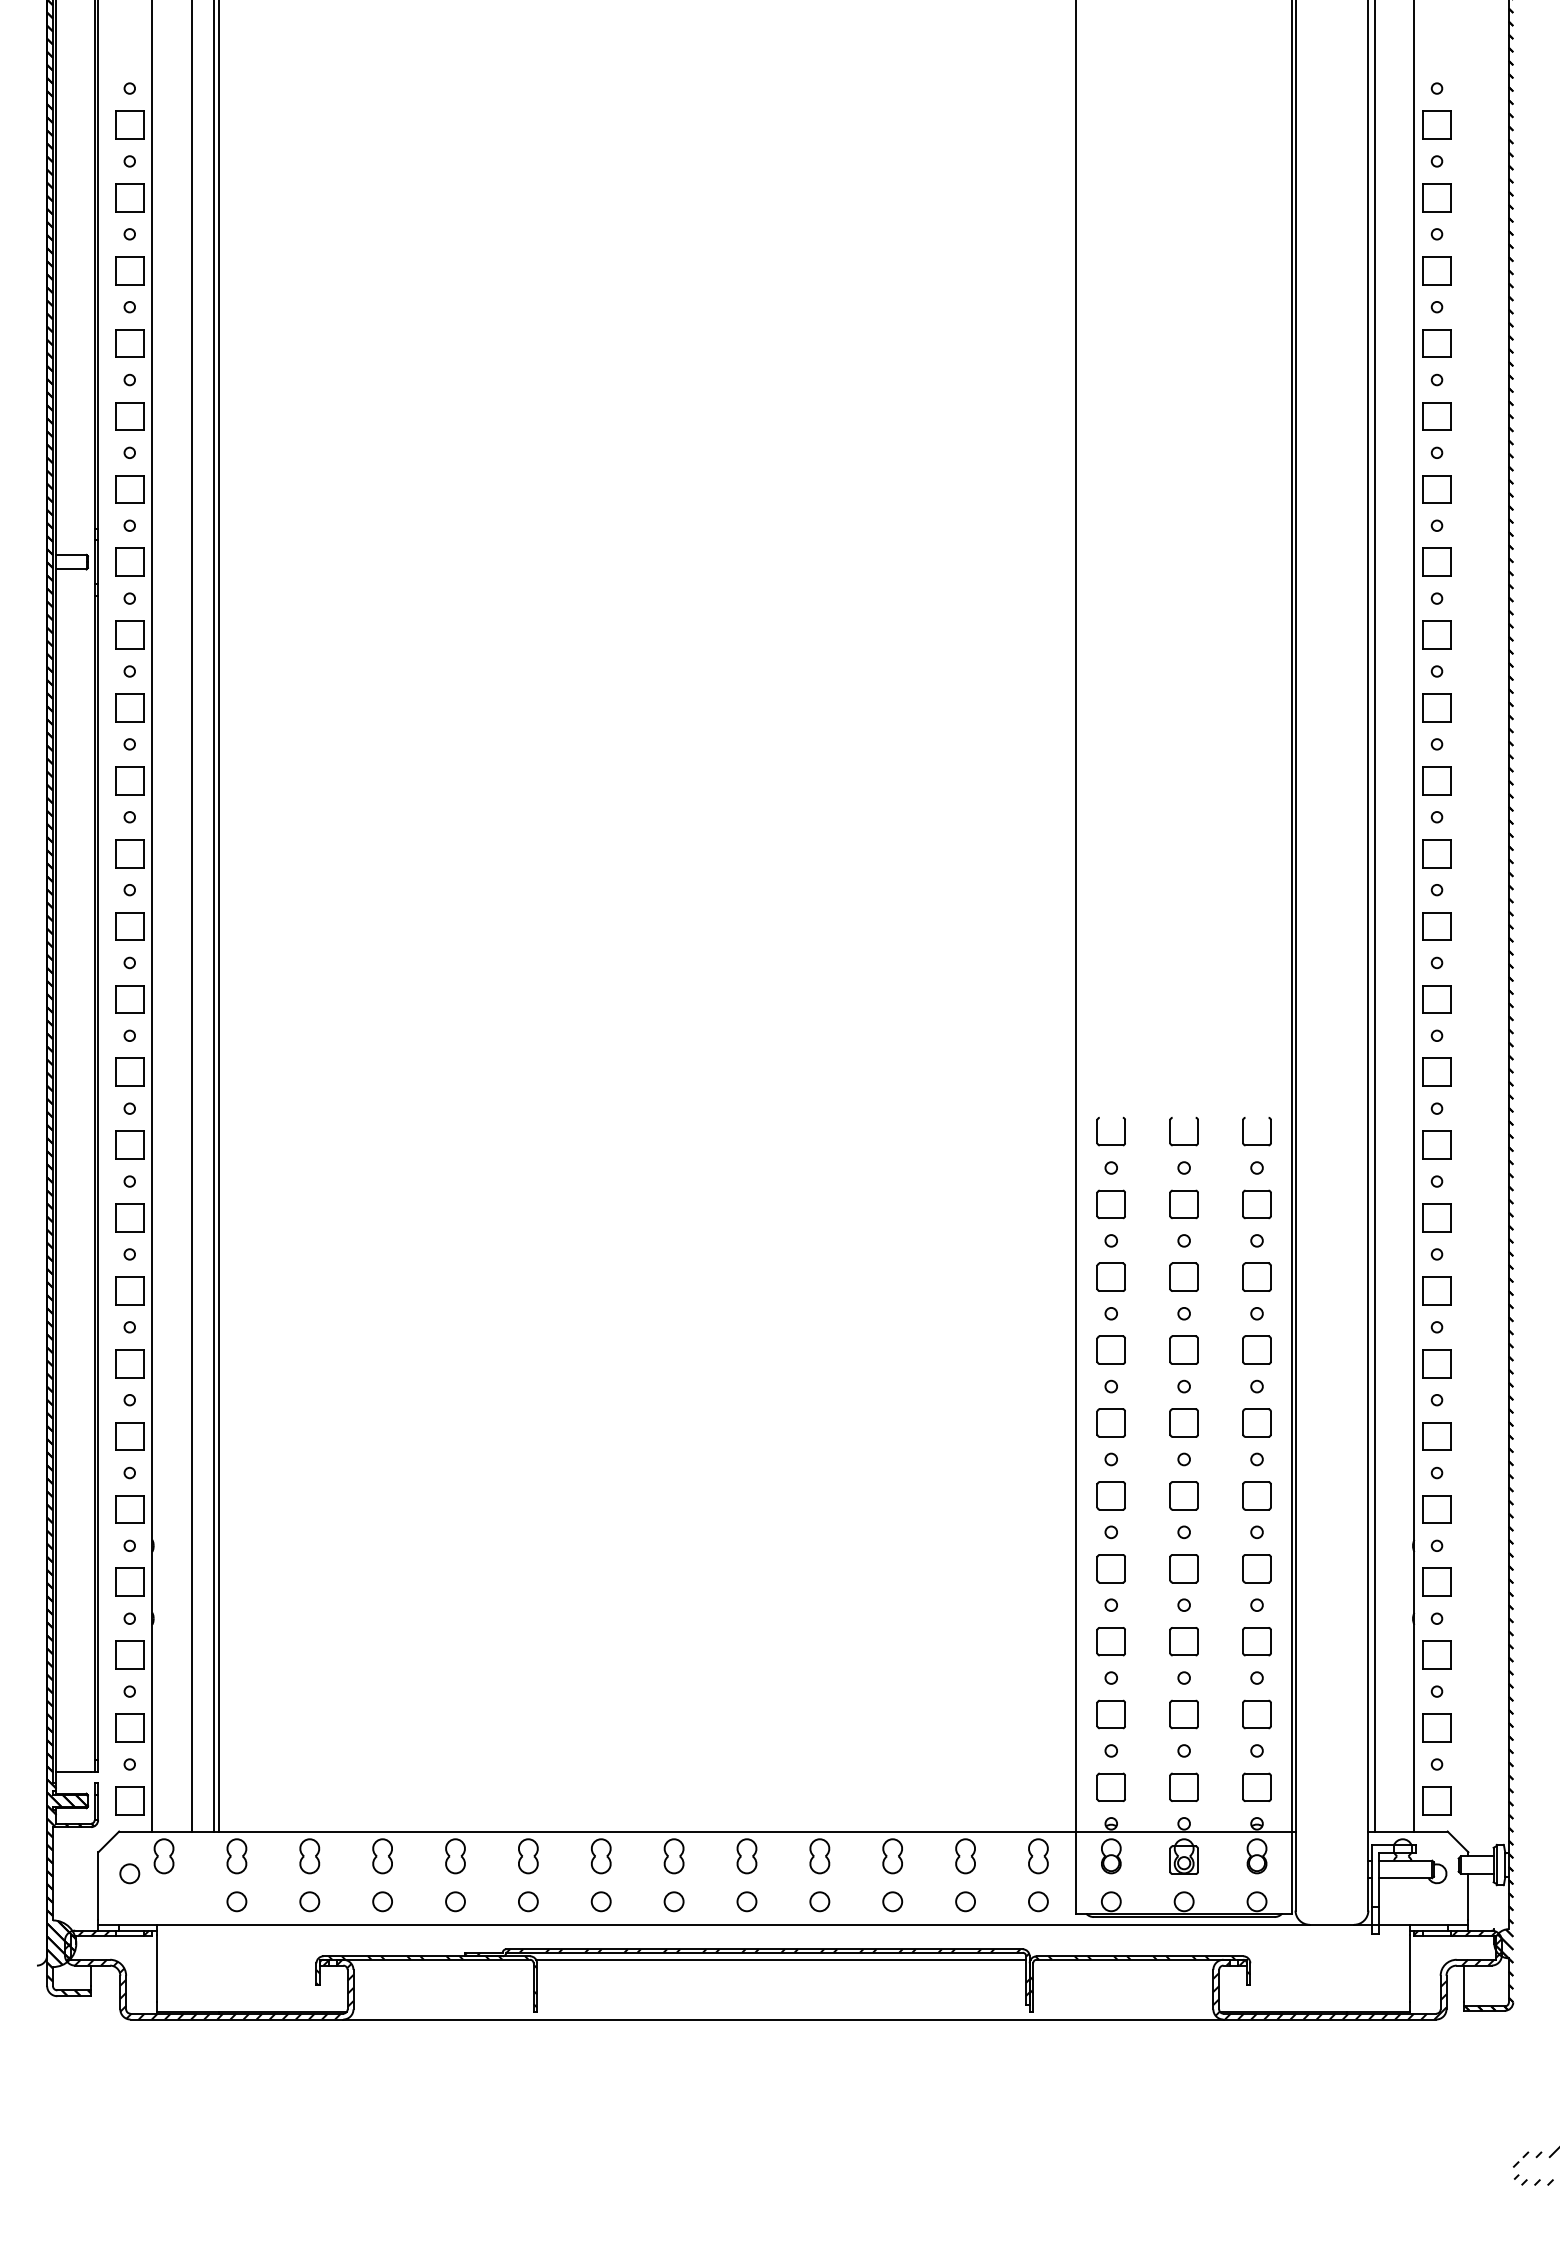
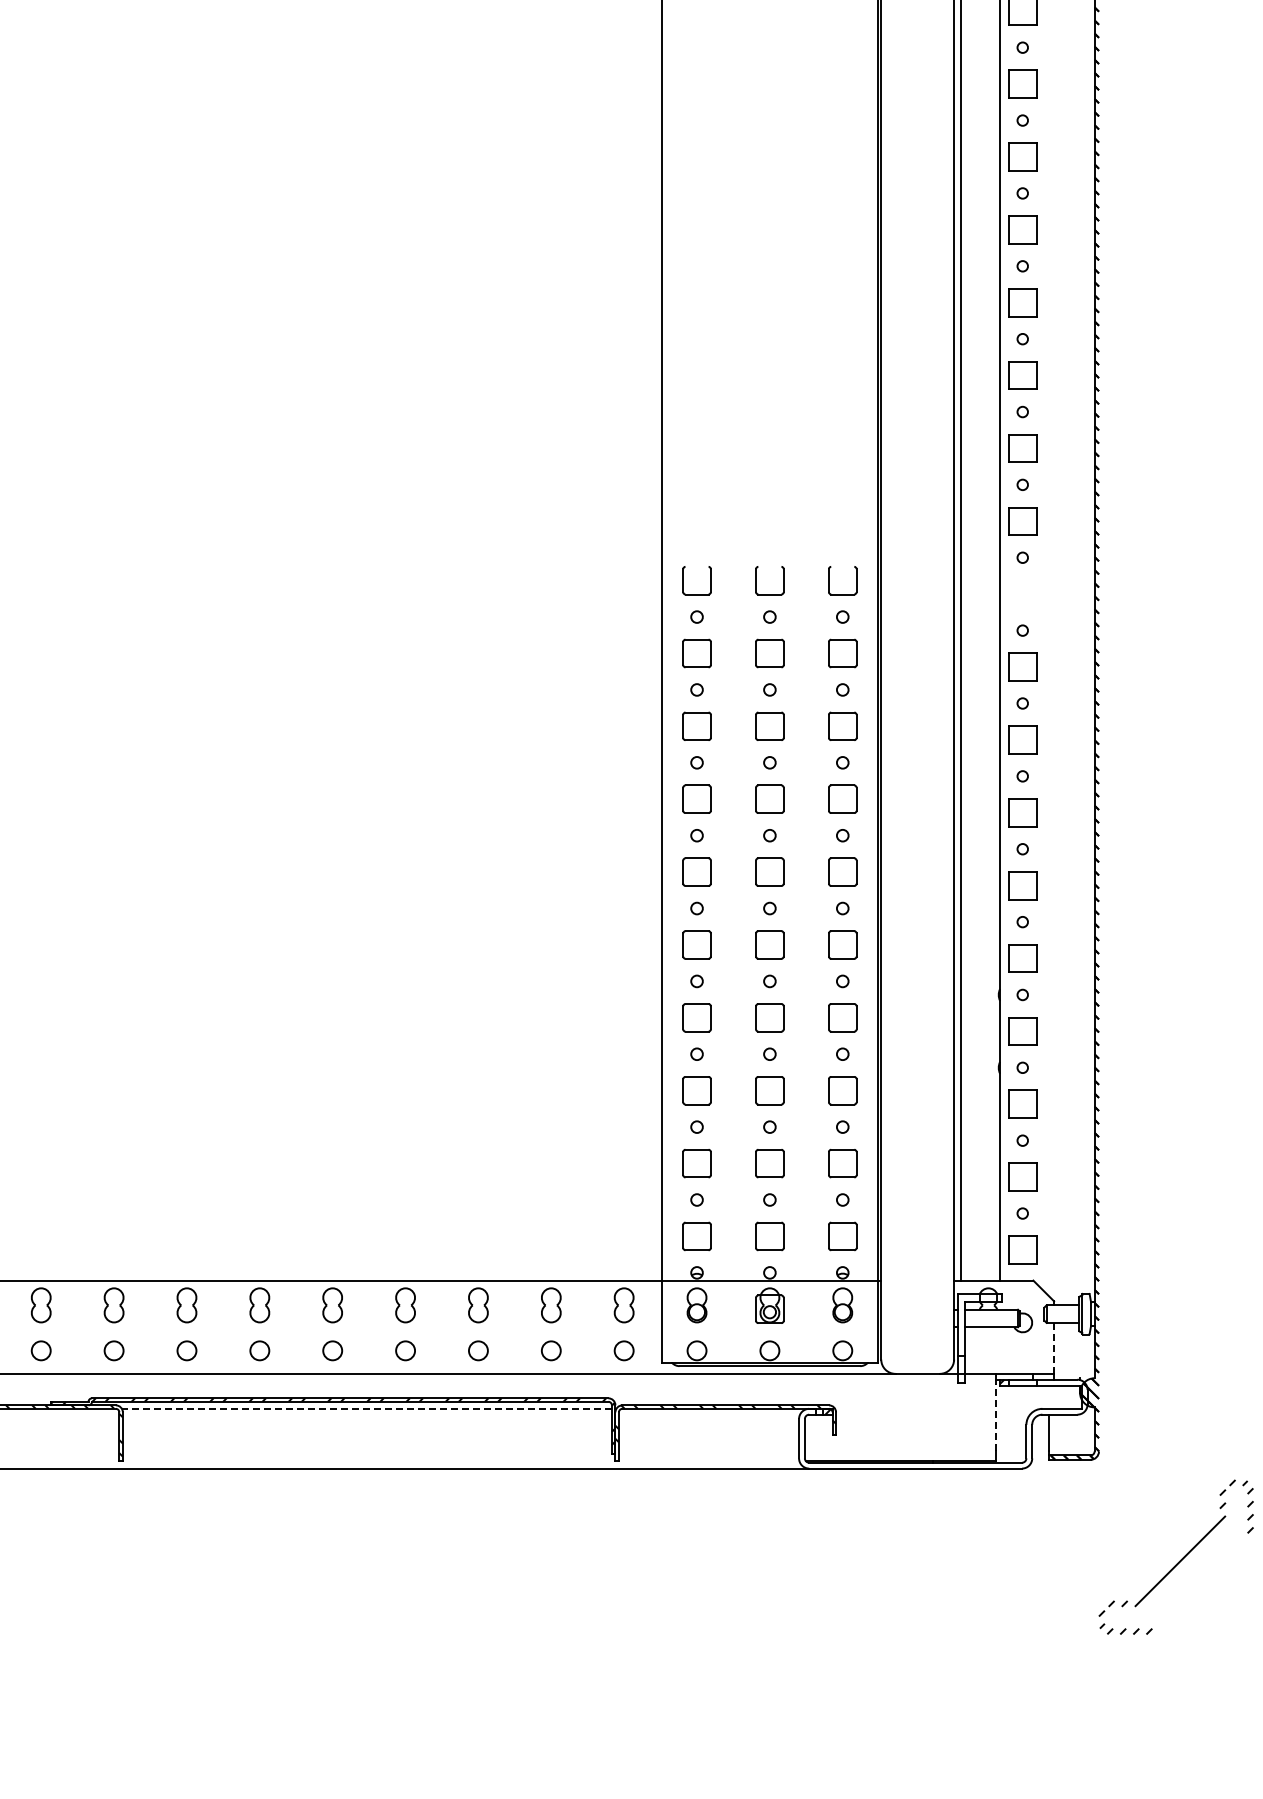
part: (1436, 1144) -> (1022, 593), removed
line: (1468, 1897) -> (1054, 1346), solid -> dashed
line: (780, 1959) -> (366, 1408), solid -> dashed
line: (1410, 1968) -> (996, 1417), solid -> dashed
hatch: (1357, 1974) -> (943, 1423), removed

